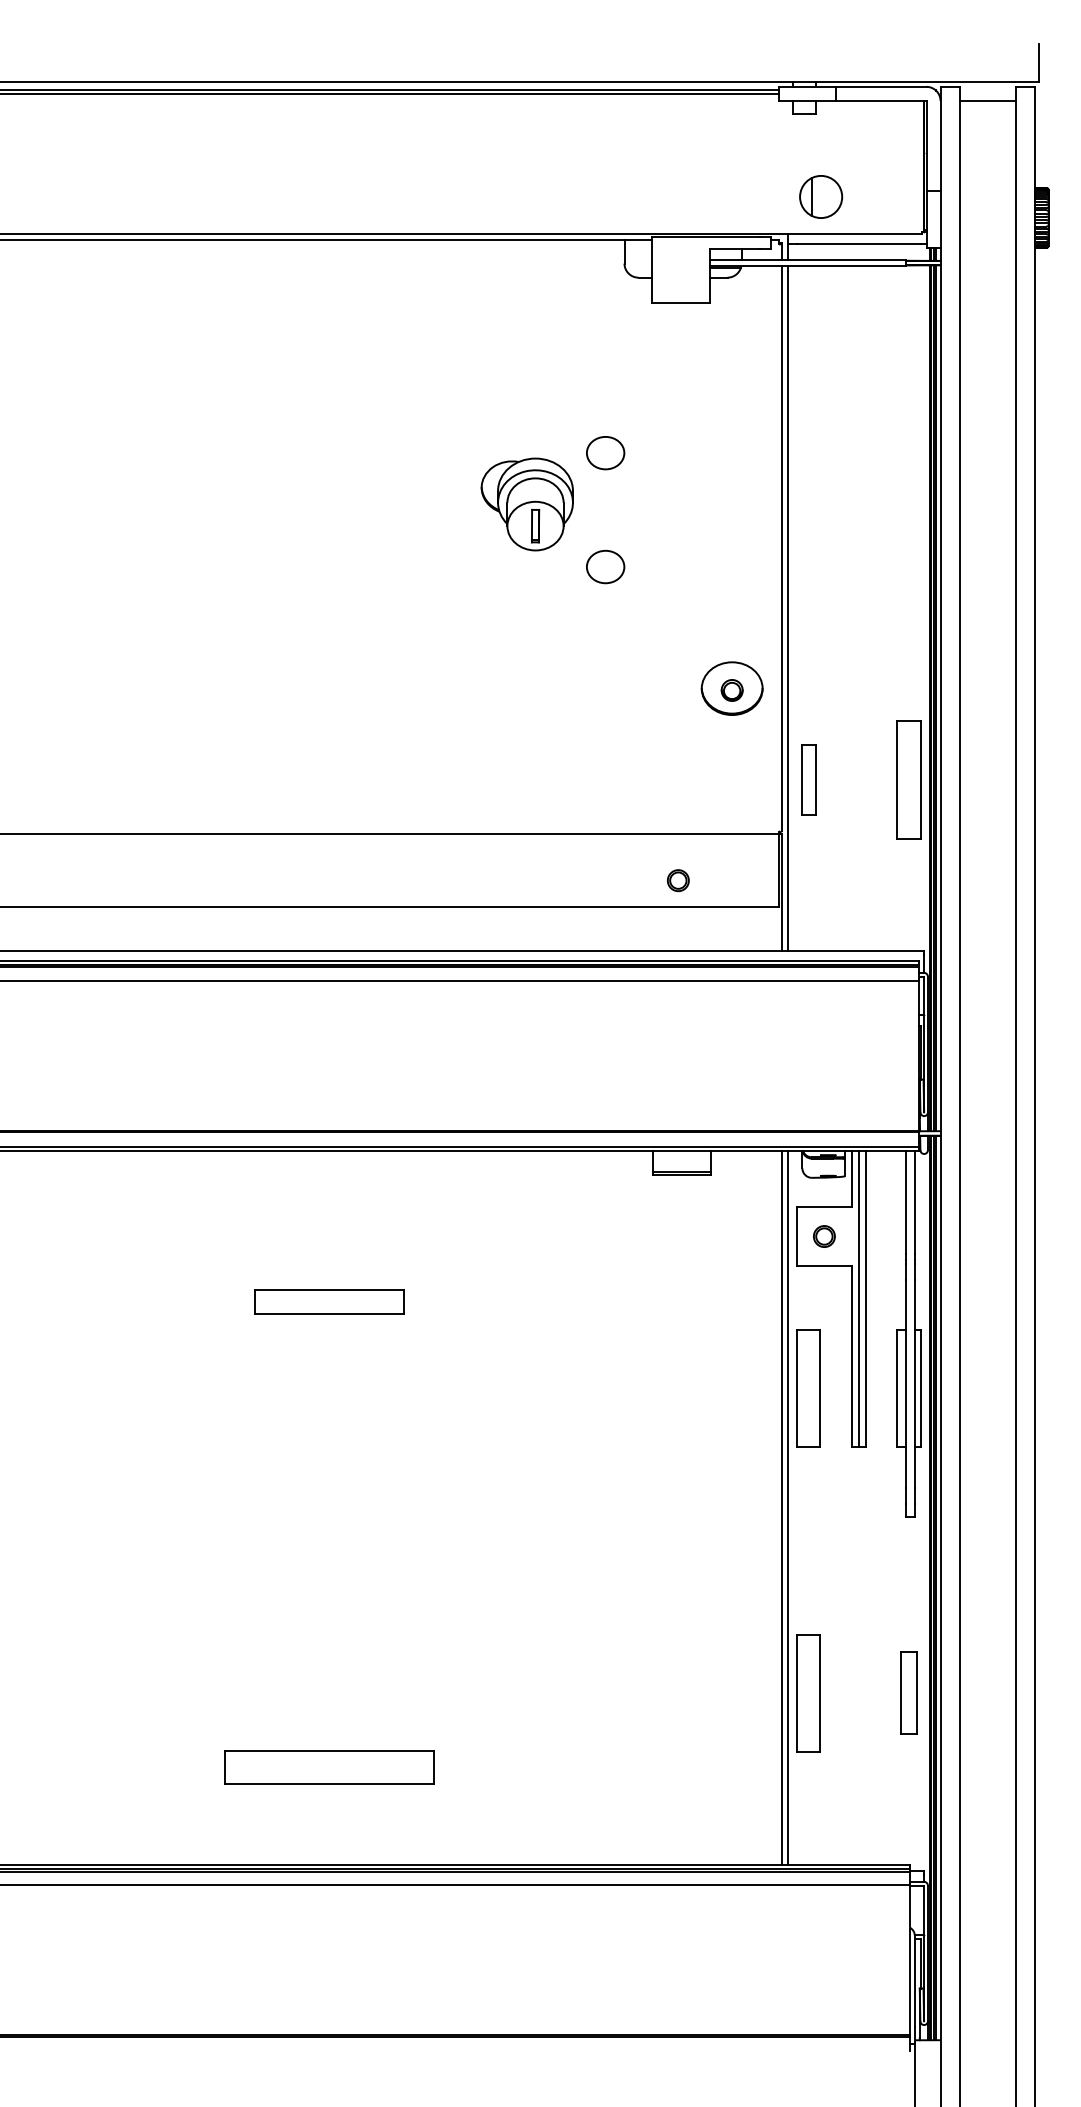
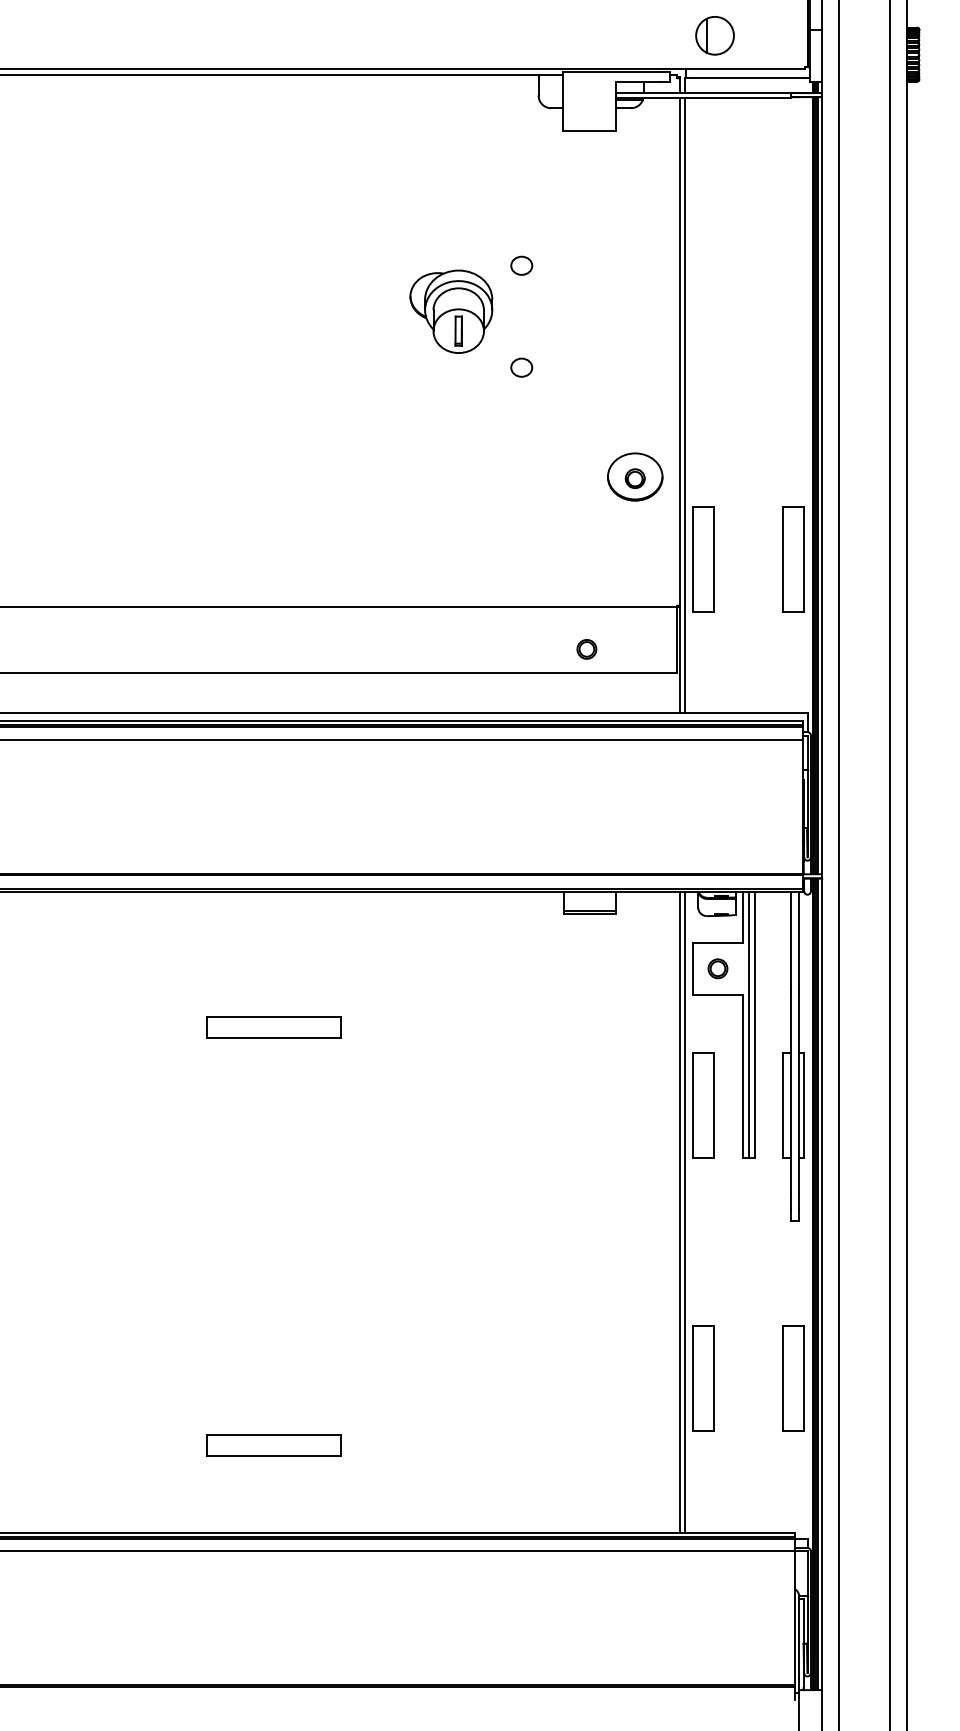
part: (605, 453) -> (521, 266), size x0.62
part: (605, 566) -> (521, 367), size x0.62
part: (808, 779) -> (703, 558), size x1.67
part: (908, 1693) -> (793, 1378), size x1.43
part: (329, 1767) -> (273, 1445), size x0.71

